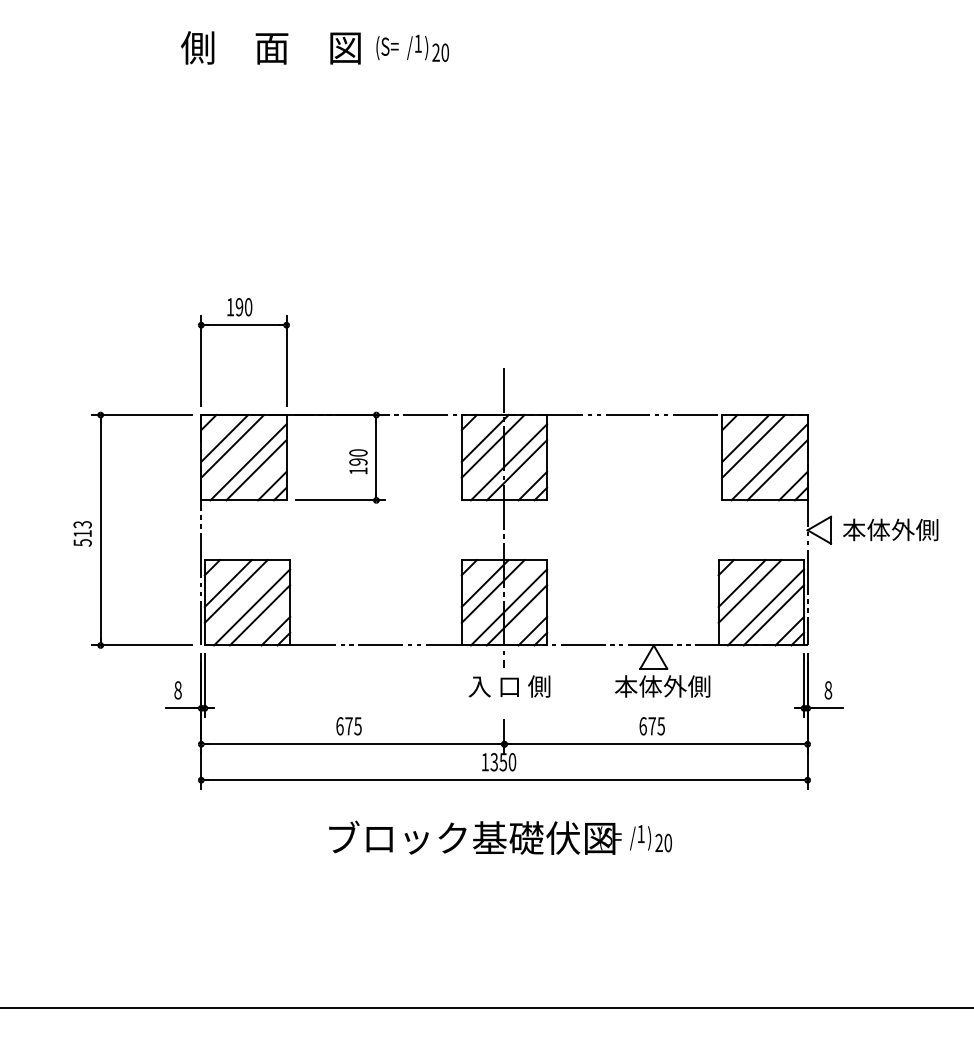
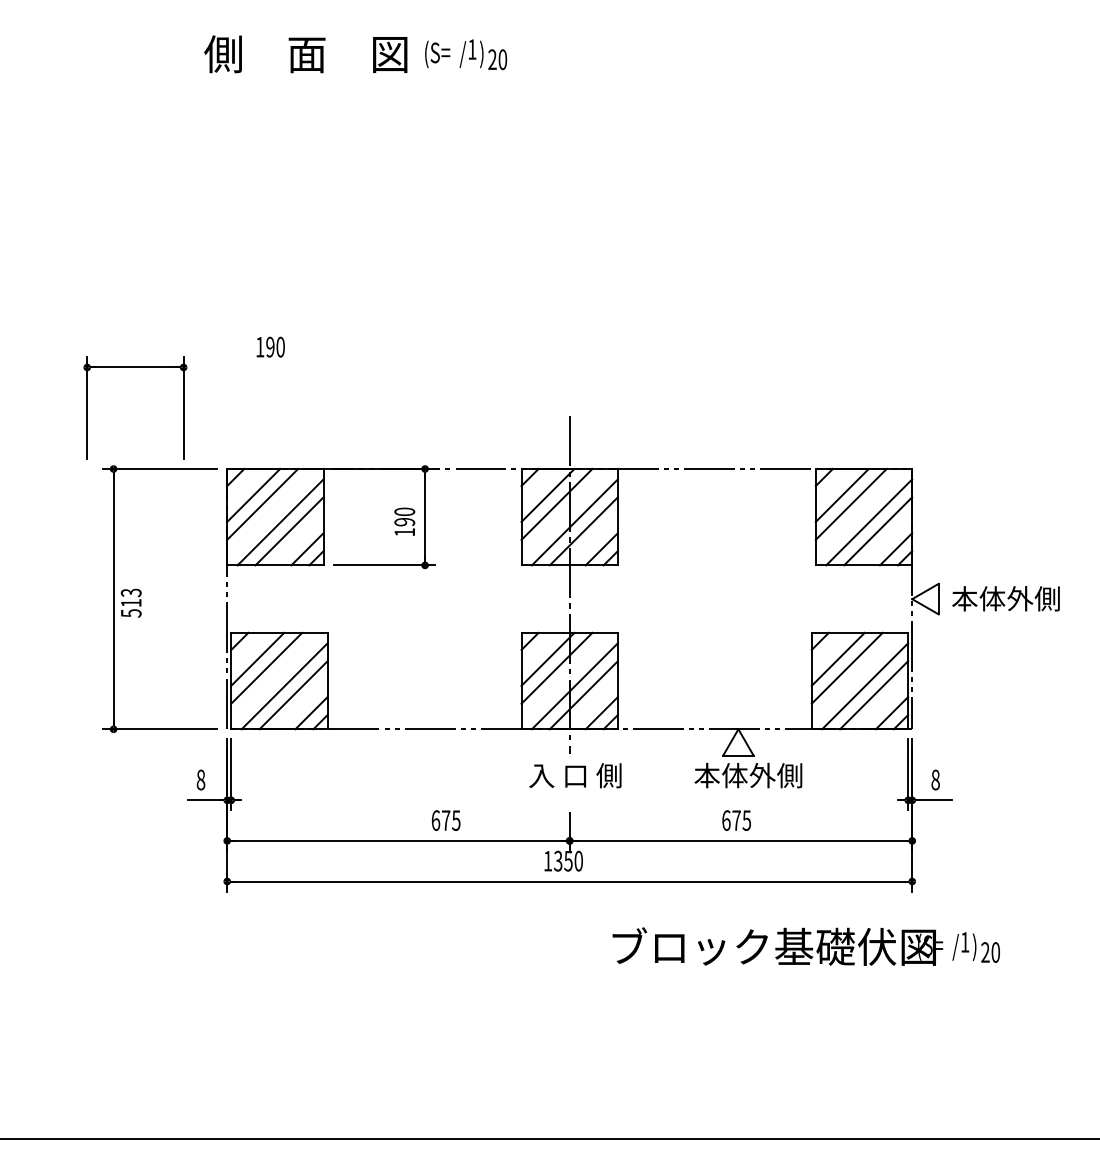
part: (244, 325) -> (135, 367), moved
text: (82, 533) -> (130, 602), moved
text: (348, 726) -> (445, 820), moved
text: (499, 837) -> (805, 946), moved

